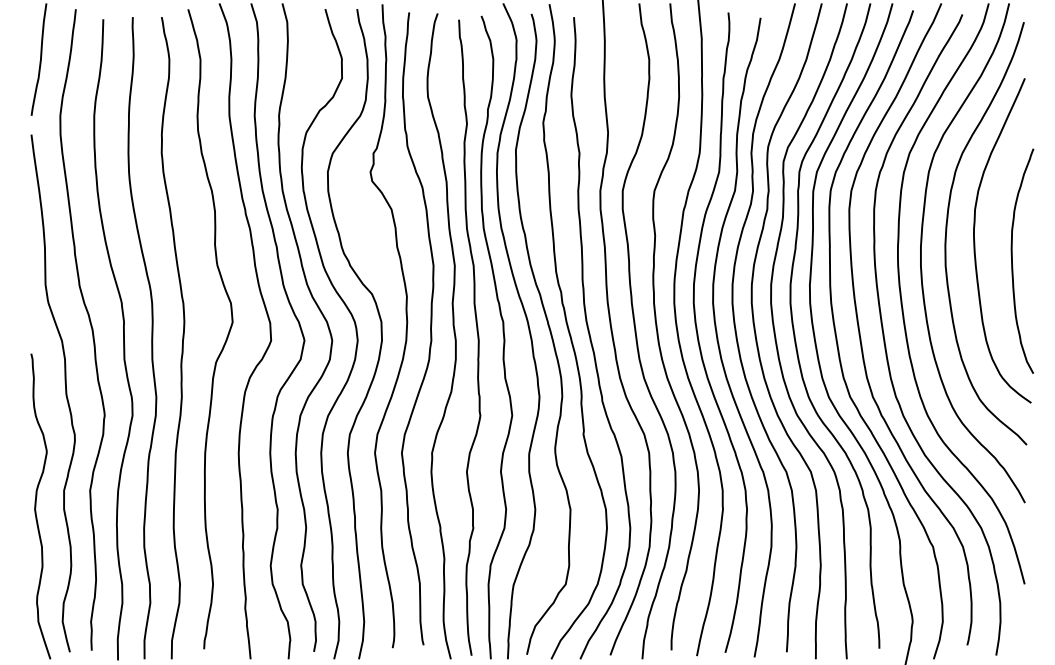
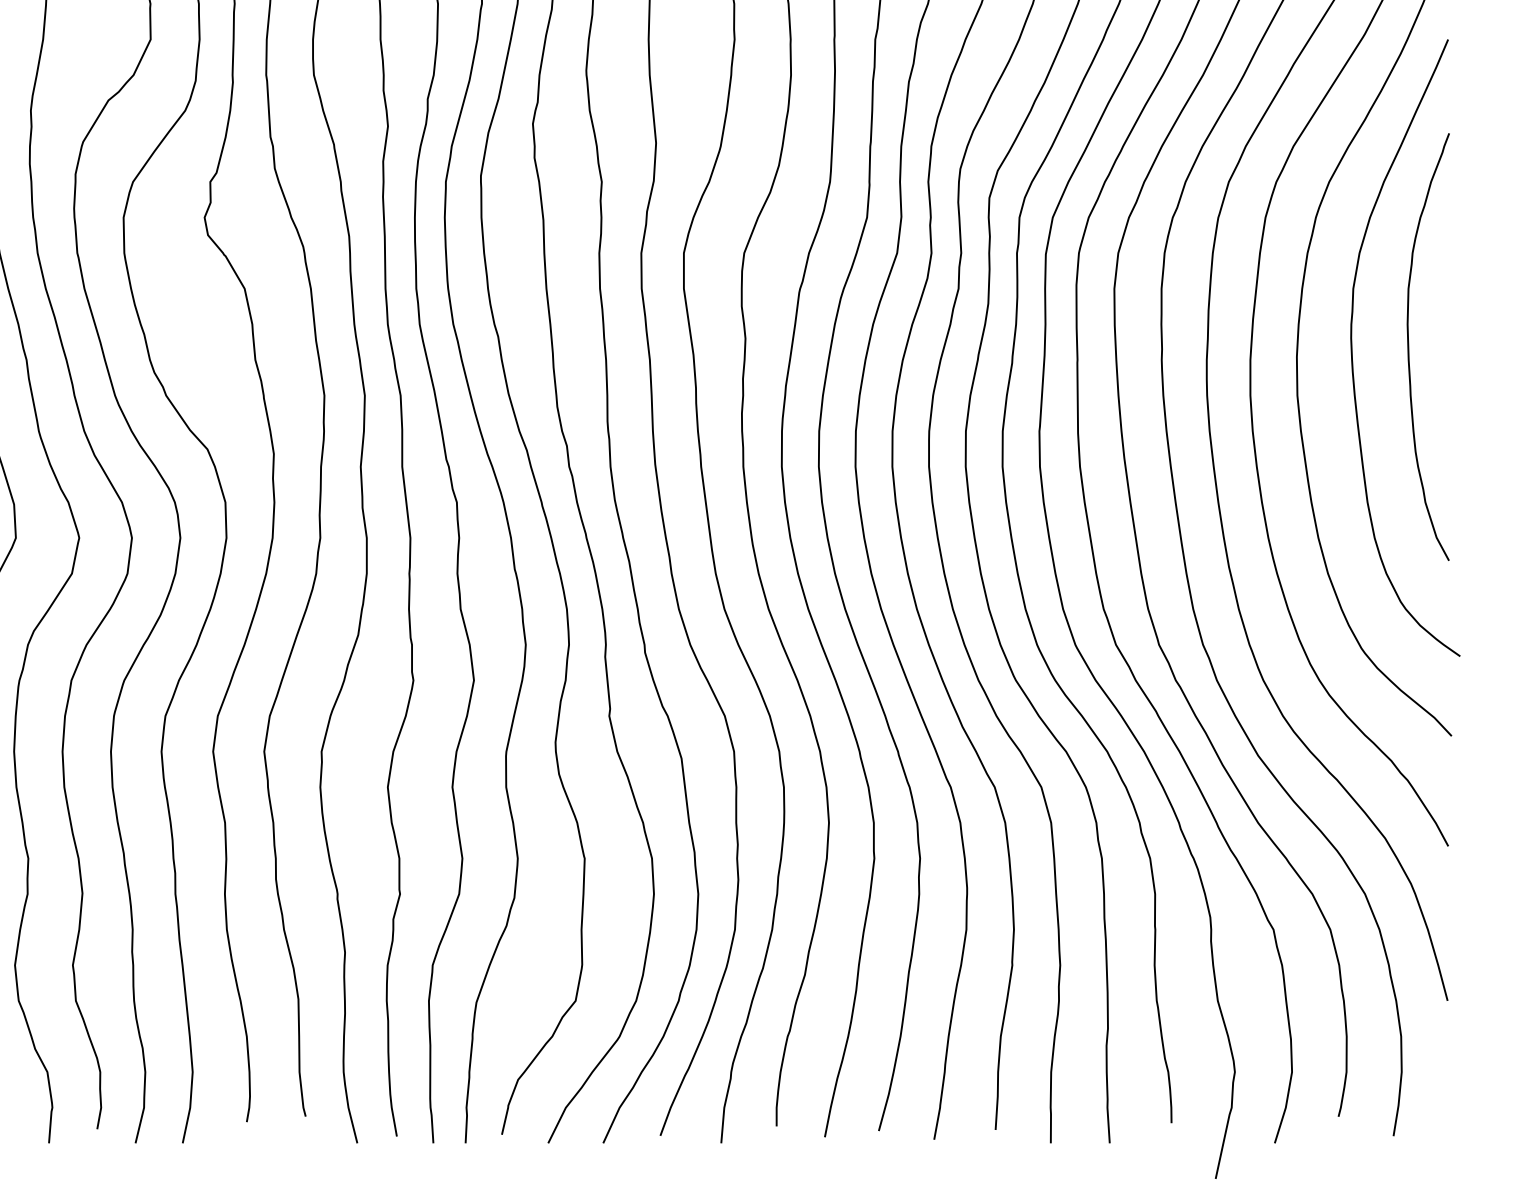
curve: (1012, 260) -> (1409, 345), moved

